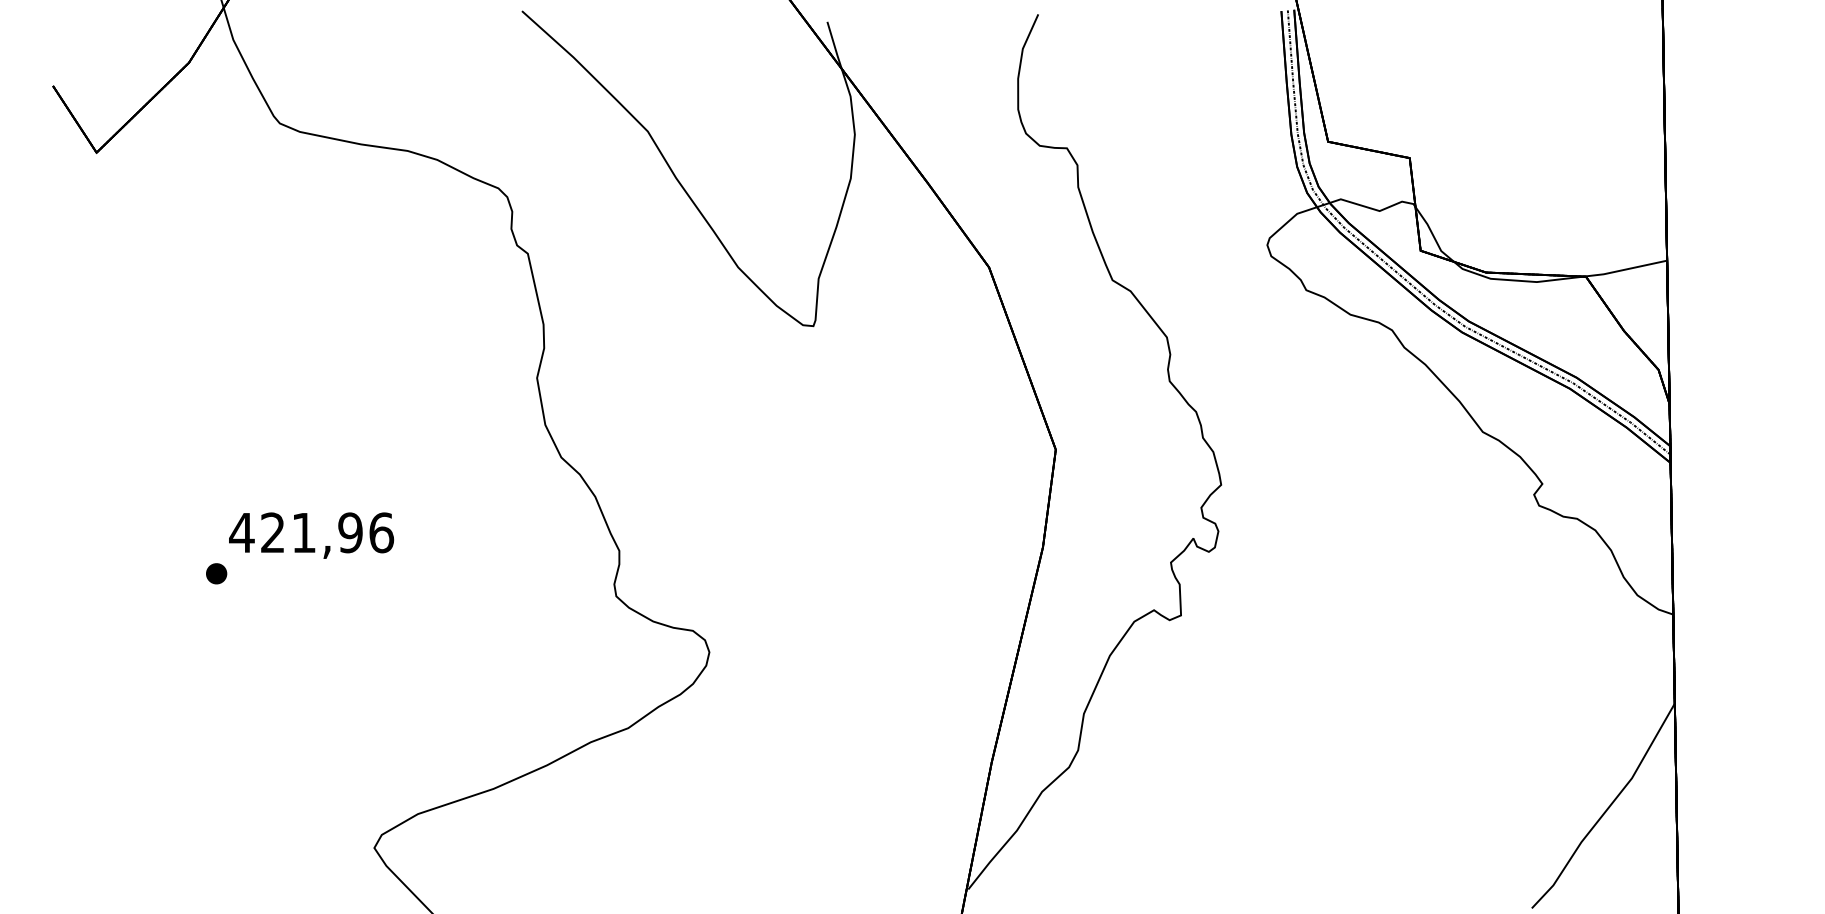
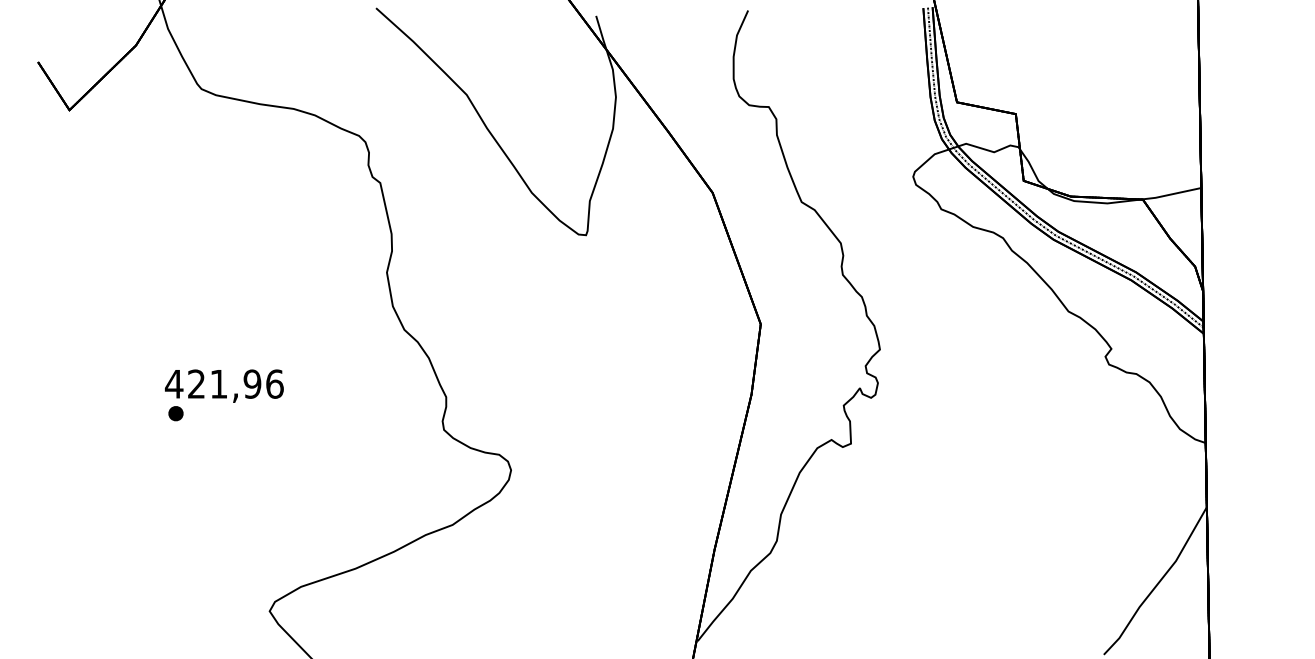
part: (215, 573) -> (175, 413), moved

